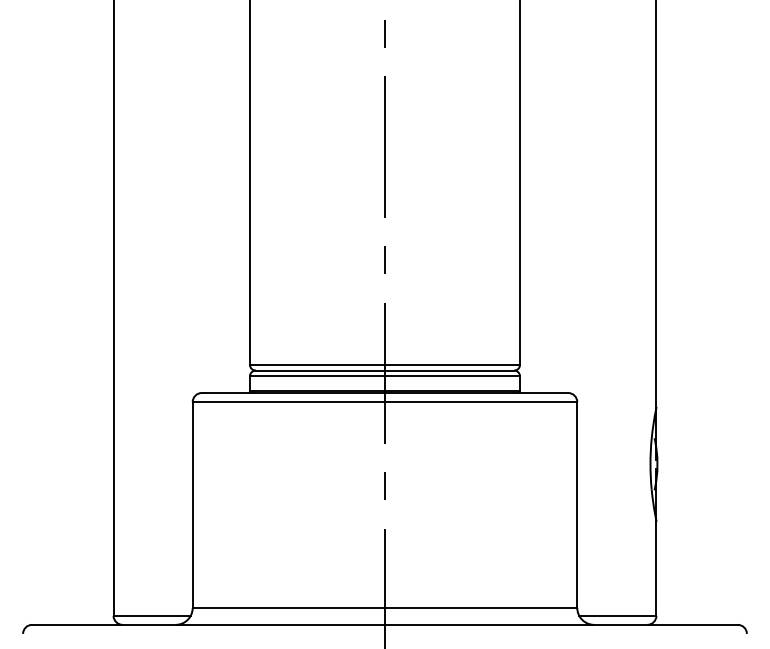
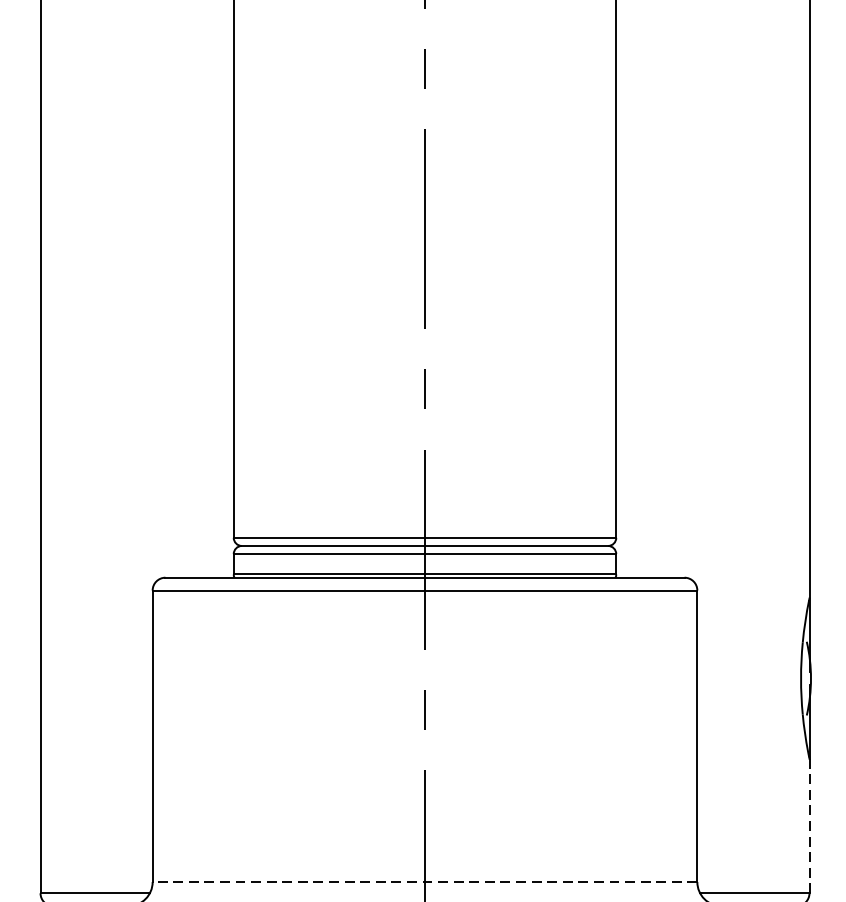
line: (656, 568) -> (809, 826), solid -> dashed
line: (384, 607) -> (424, 881), solid -> dashed

